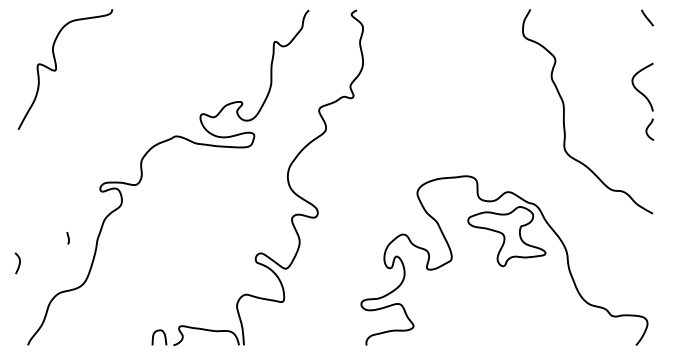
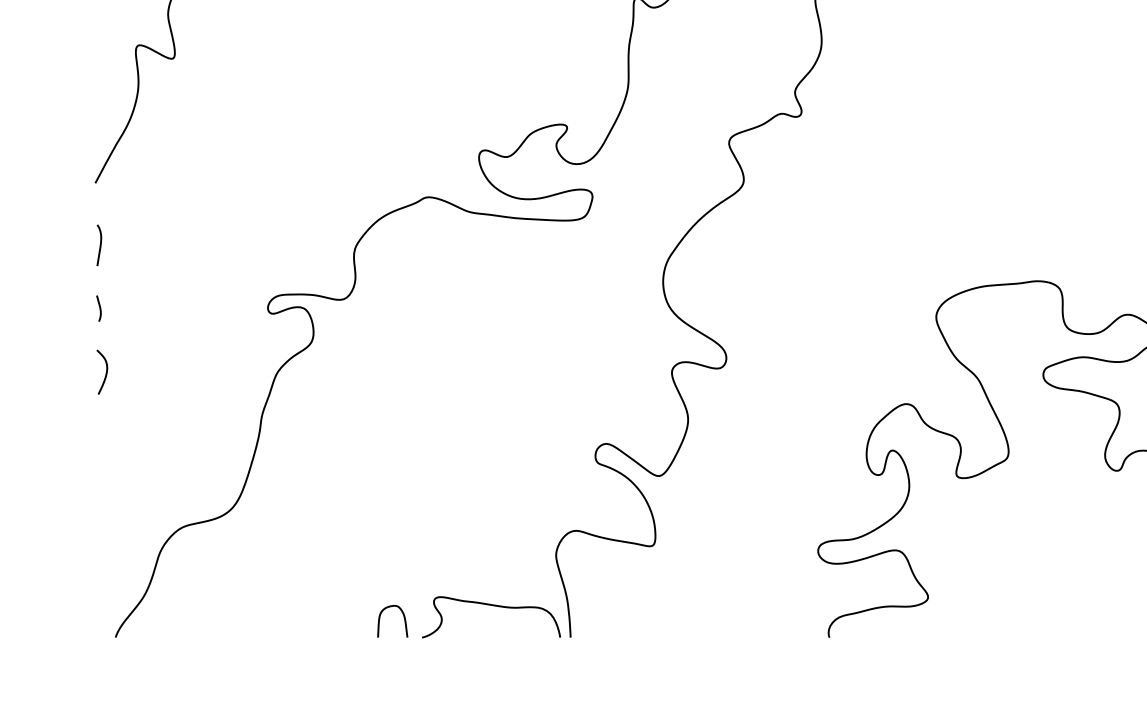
curve: (20, 158) -> (99, 243), added
curve: (67, 238) -> (97, 309), moved
curve: (18, 263) -> (104, 372), moved

